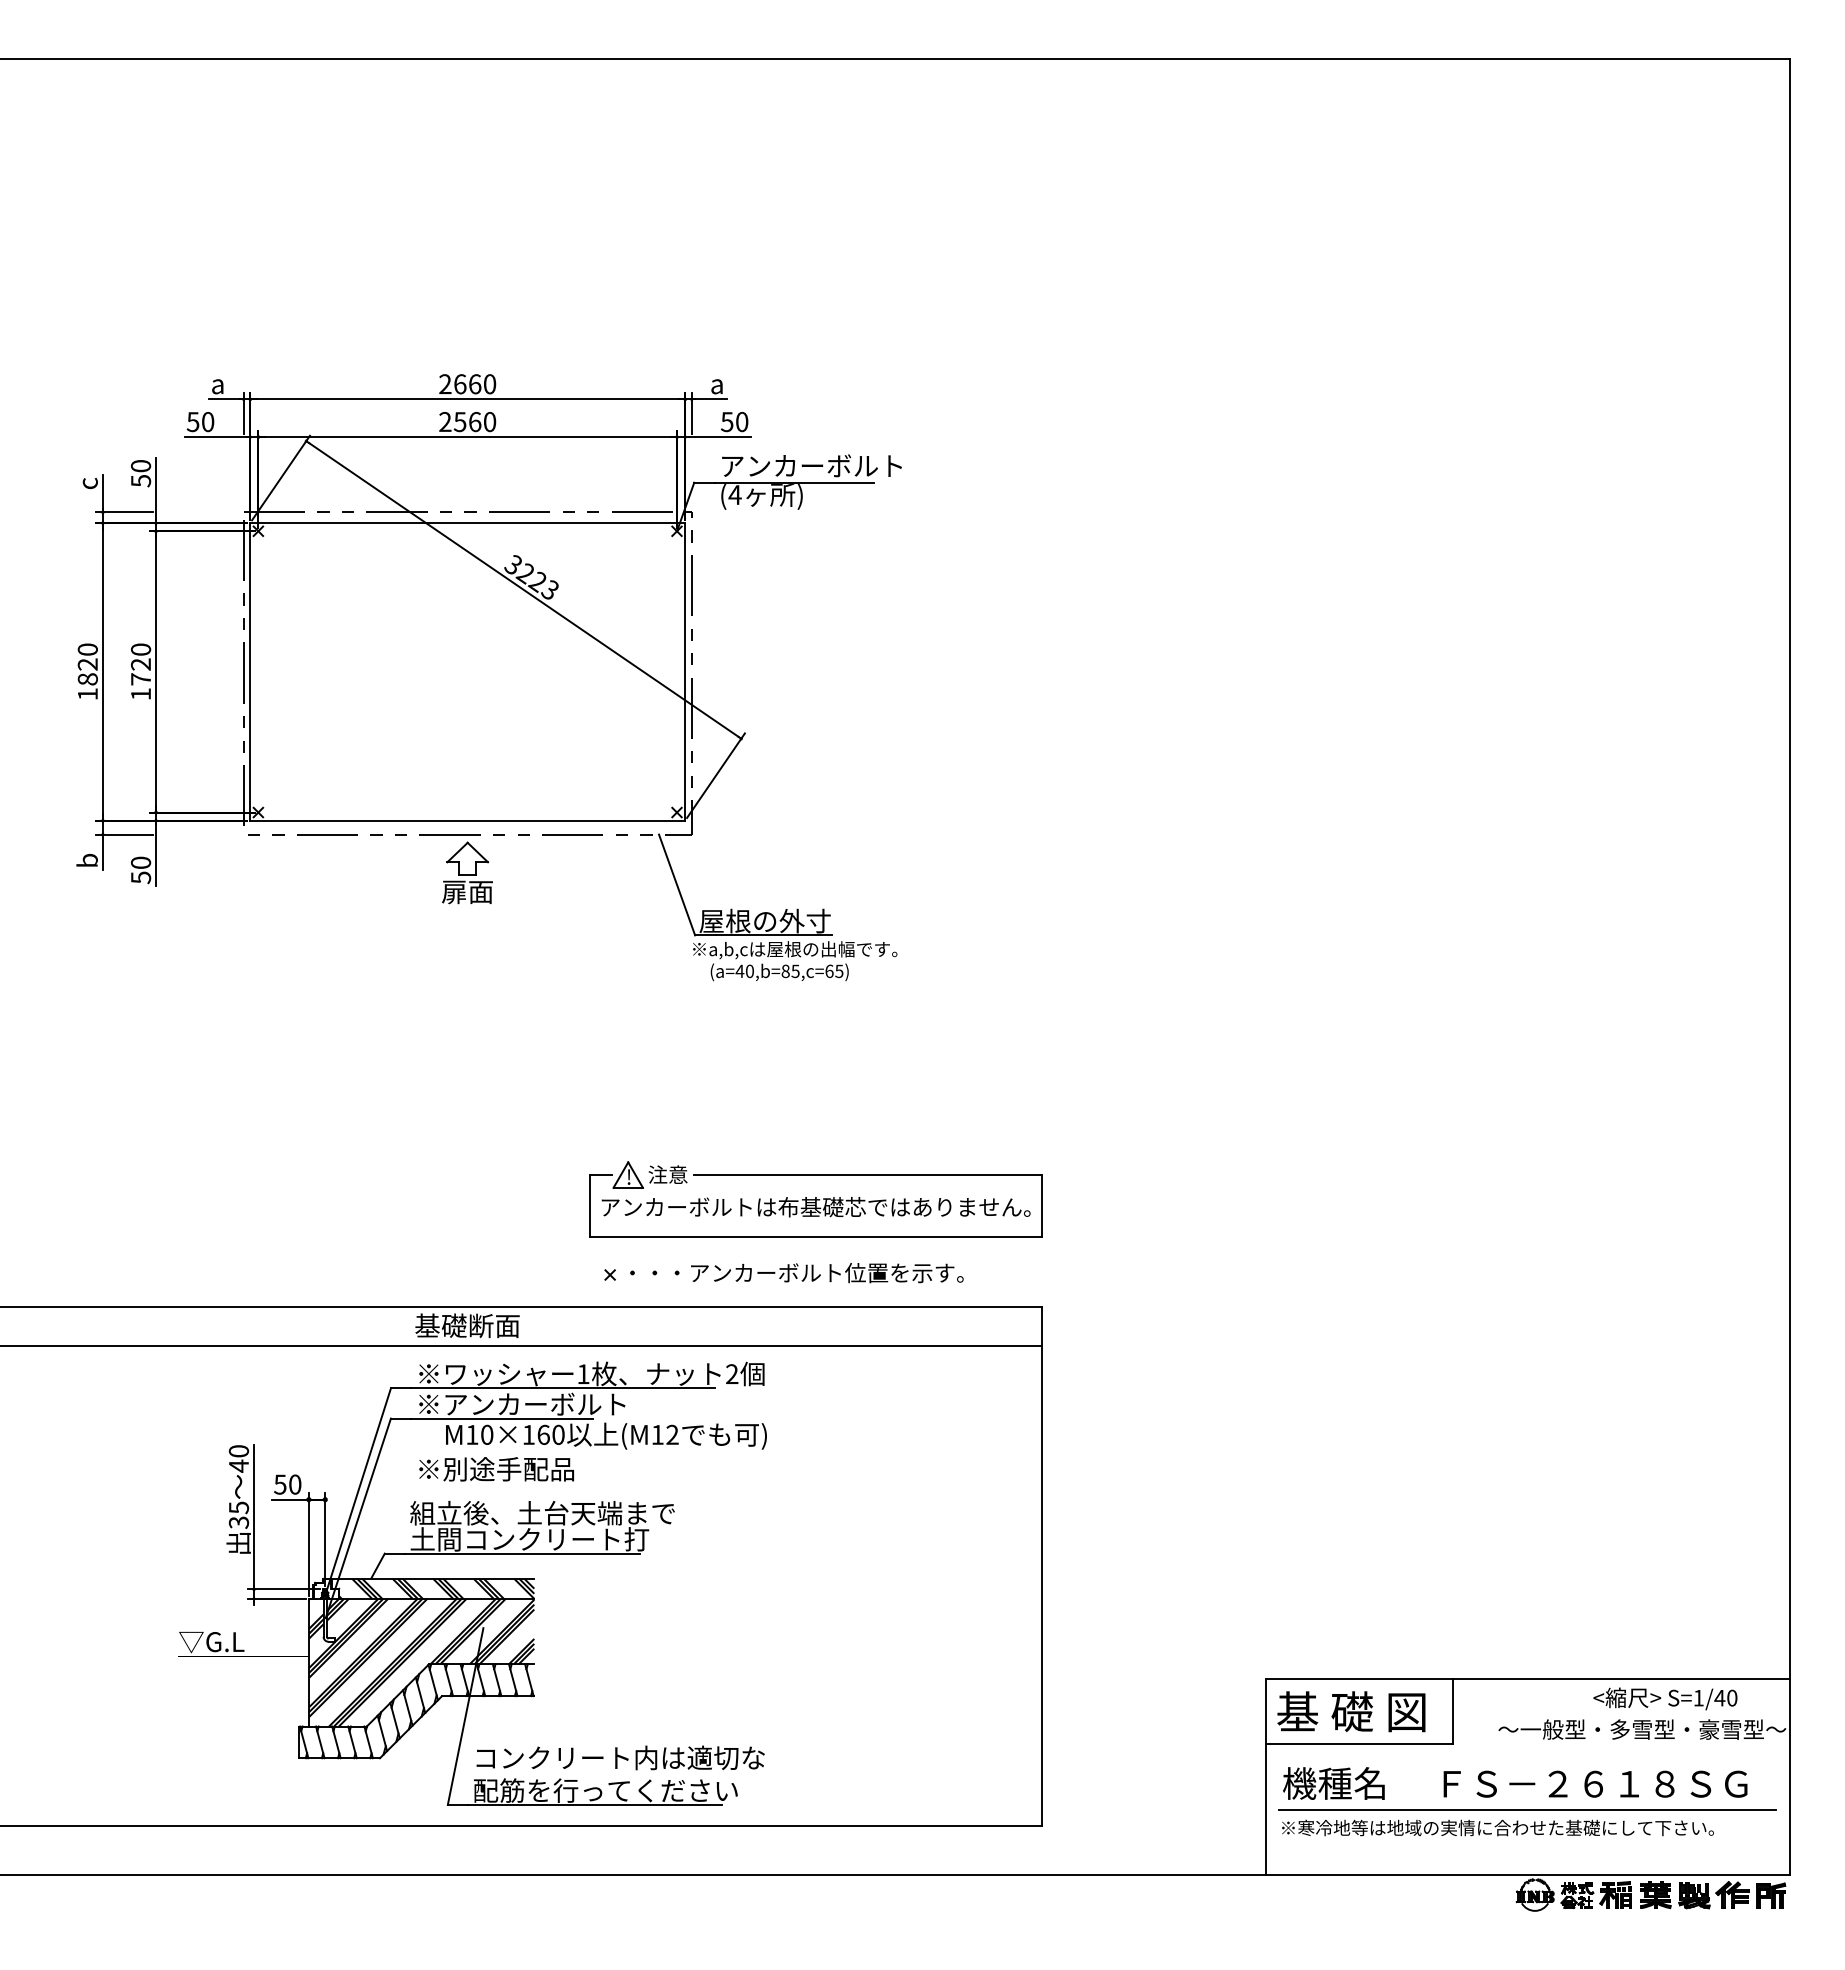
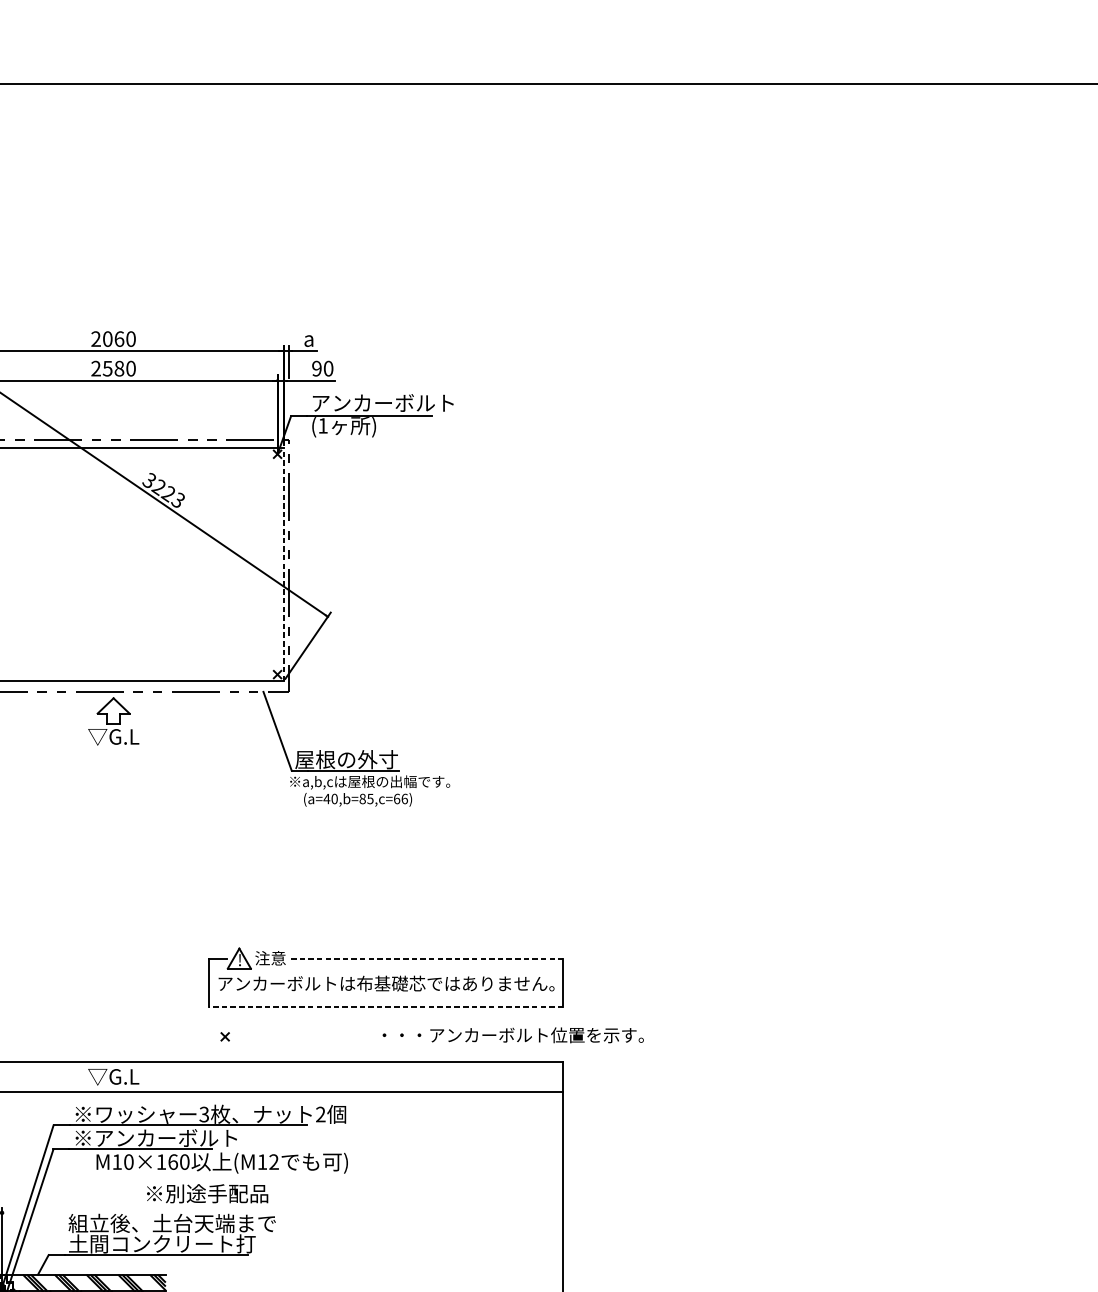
text: (460, 384) -> (107, 339), 2660 -> 2060
text: (475, 421) -> (119, 368), 2560 -> 2580
text: (726, 421) -> (316, 368), 50 -> 90
text: (734, 494) -> (322, 425), (4 -> (1
line: (685, 671) -> (284, 564), solid -> dashed
text: (467, 892) -> (113, 737), 扉面 -> ▽G.L
text: (839, 971) -> (404, 799), (a=40,b=85,c=65) -> (a=40,b=85,c=66)
line: (867, 1175) -> (426, 958), solid -> dashed
line: (815, 1237) -> (386, 1007), solid -> dashed
text: (796, 1273) -> (512, 1035), moved
text: (467, 1325) -> (113, 1076), 基礎断面 -> ▽G.L
text: (583, 1374) -> (204, 1114), 1 -> 3
text: (496, 1469) -> (207, 1193), moved

